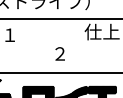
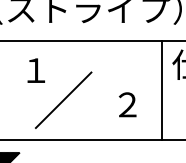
line: (78, 45) -> (161, 89), added
line: (24, 51) -> (62, 100), added

